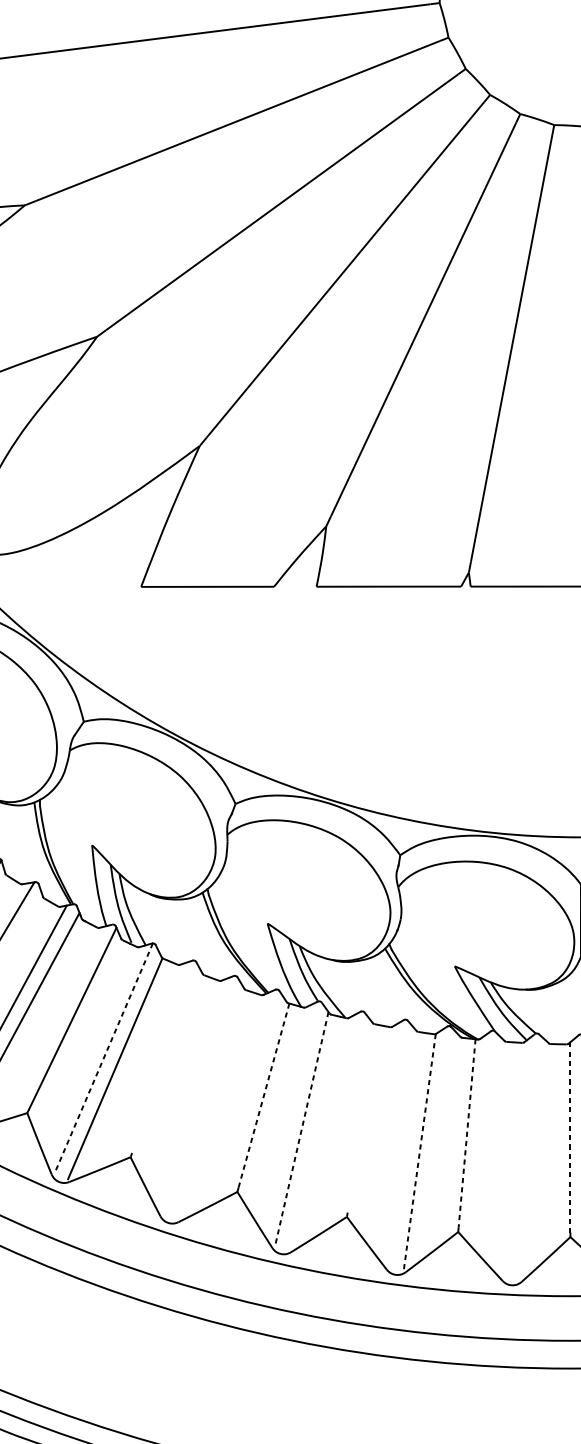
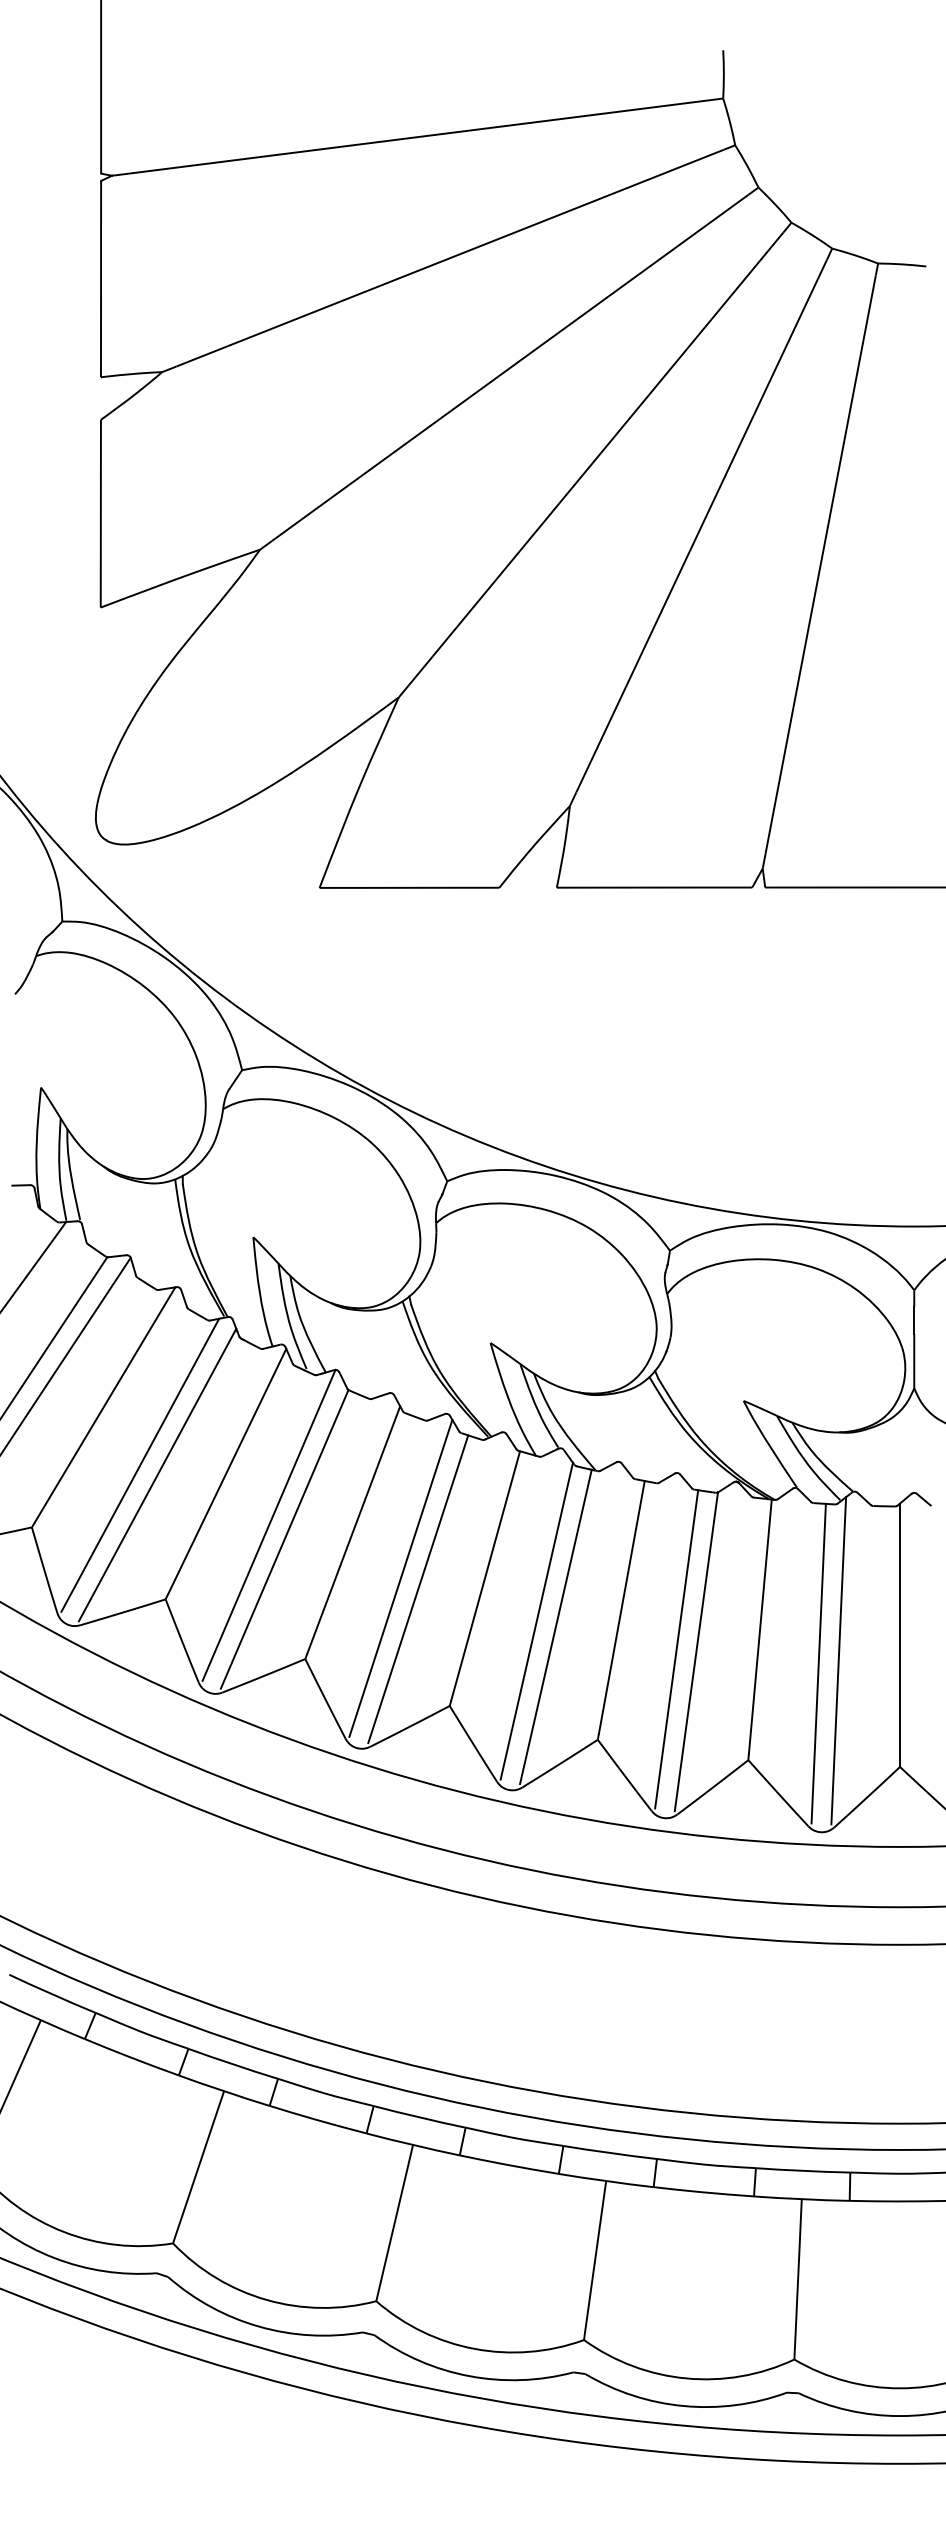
line: (103, 1058) -> (268, 1525), dashed -> solid
line: (166, 1061) -> (353, 1529), added
line: (200, 1096) -> (400, 1577), added
line: (263, 1096) -> (485, 1576), dashed -> solid
line: (214, 1105) -> (418, 1589), added
line: (364, 1119) -> (621, 1607), added
line: (301, 1129) -> (536, 1621), dashed -> solid
line: (315, 1133) -> (555, 1626), added
line: (467, 1133) -> (760, 1626), dashed -> solid
line: (570, 1137) -> (900, 1632), dashed -> solid
line: (405, 1150) -> (676, 1649), added
line: (419, 1151) -> (696, 1651), dashed -> solid
line: (524, 1158) -> (838, 1660), added
line: (510, 1160) -> (818, 1663), added

